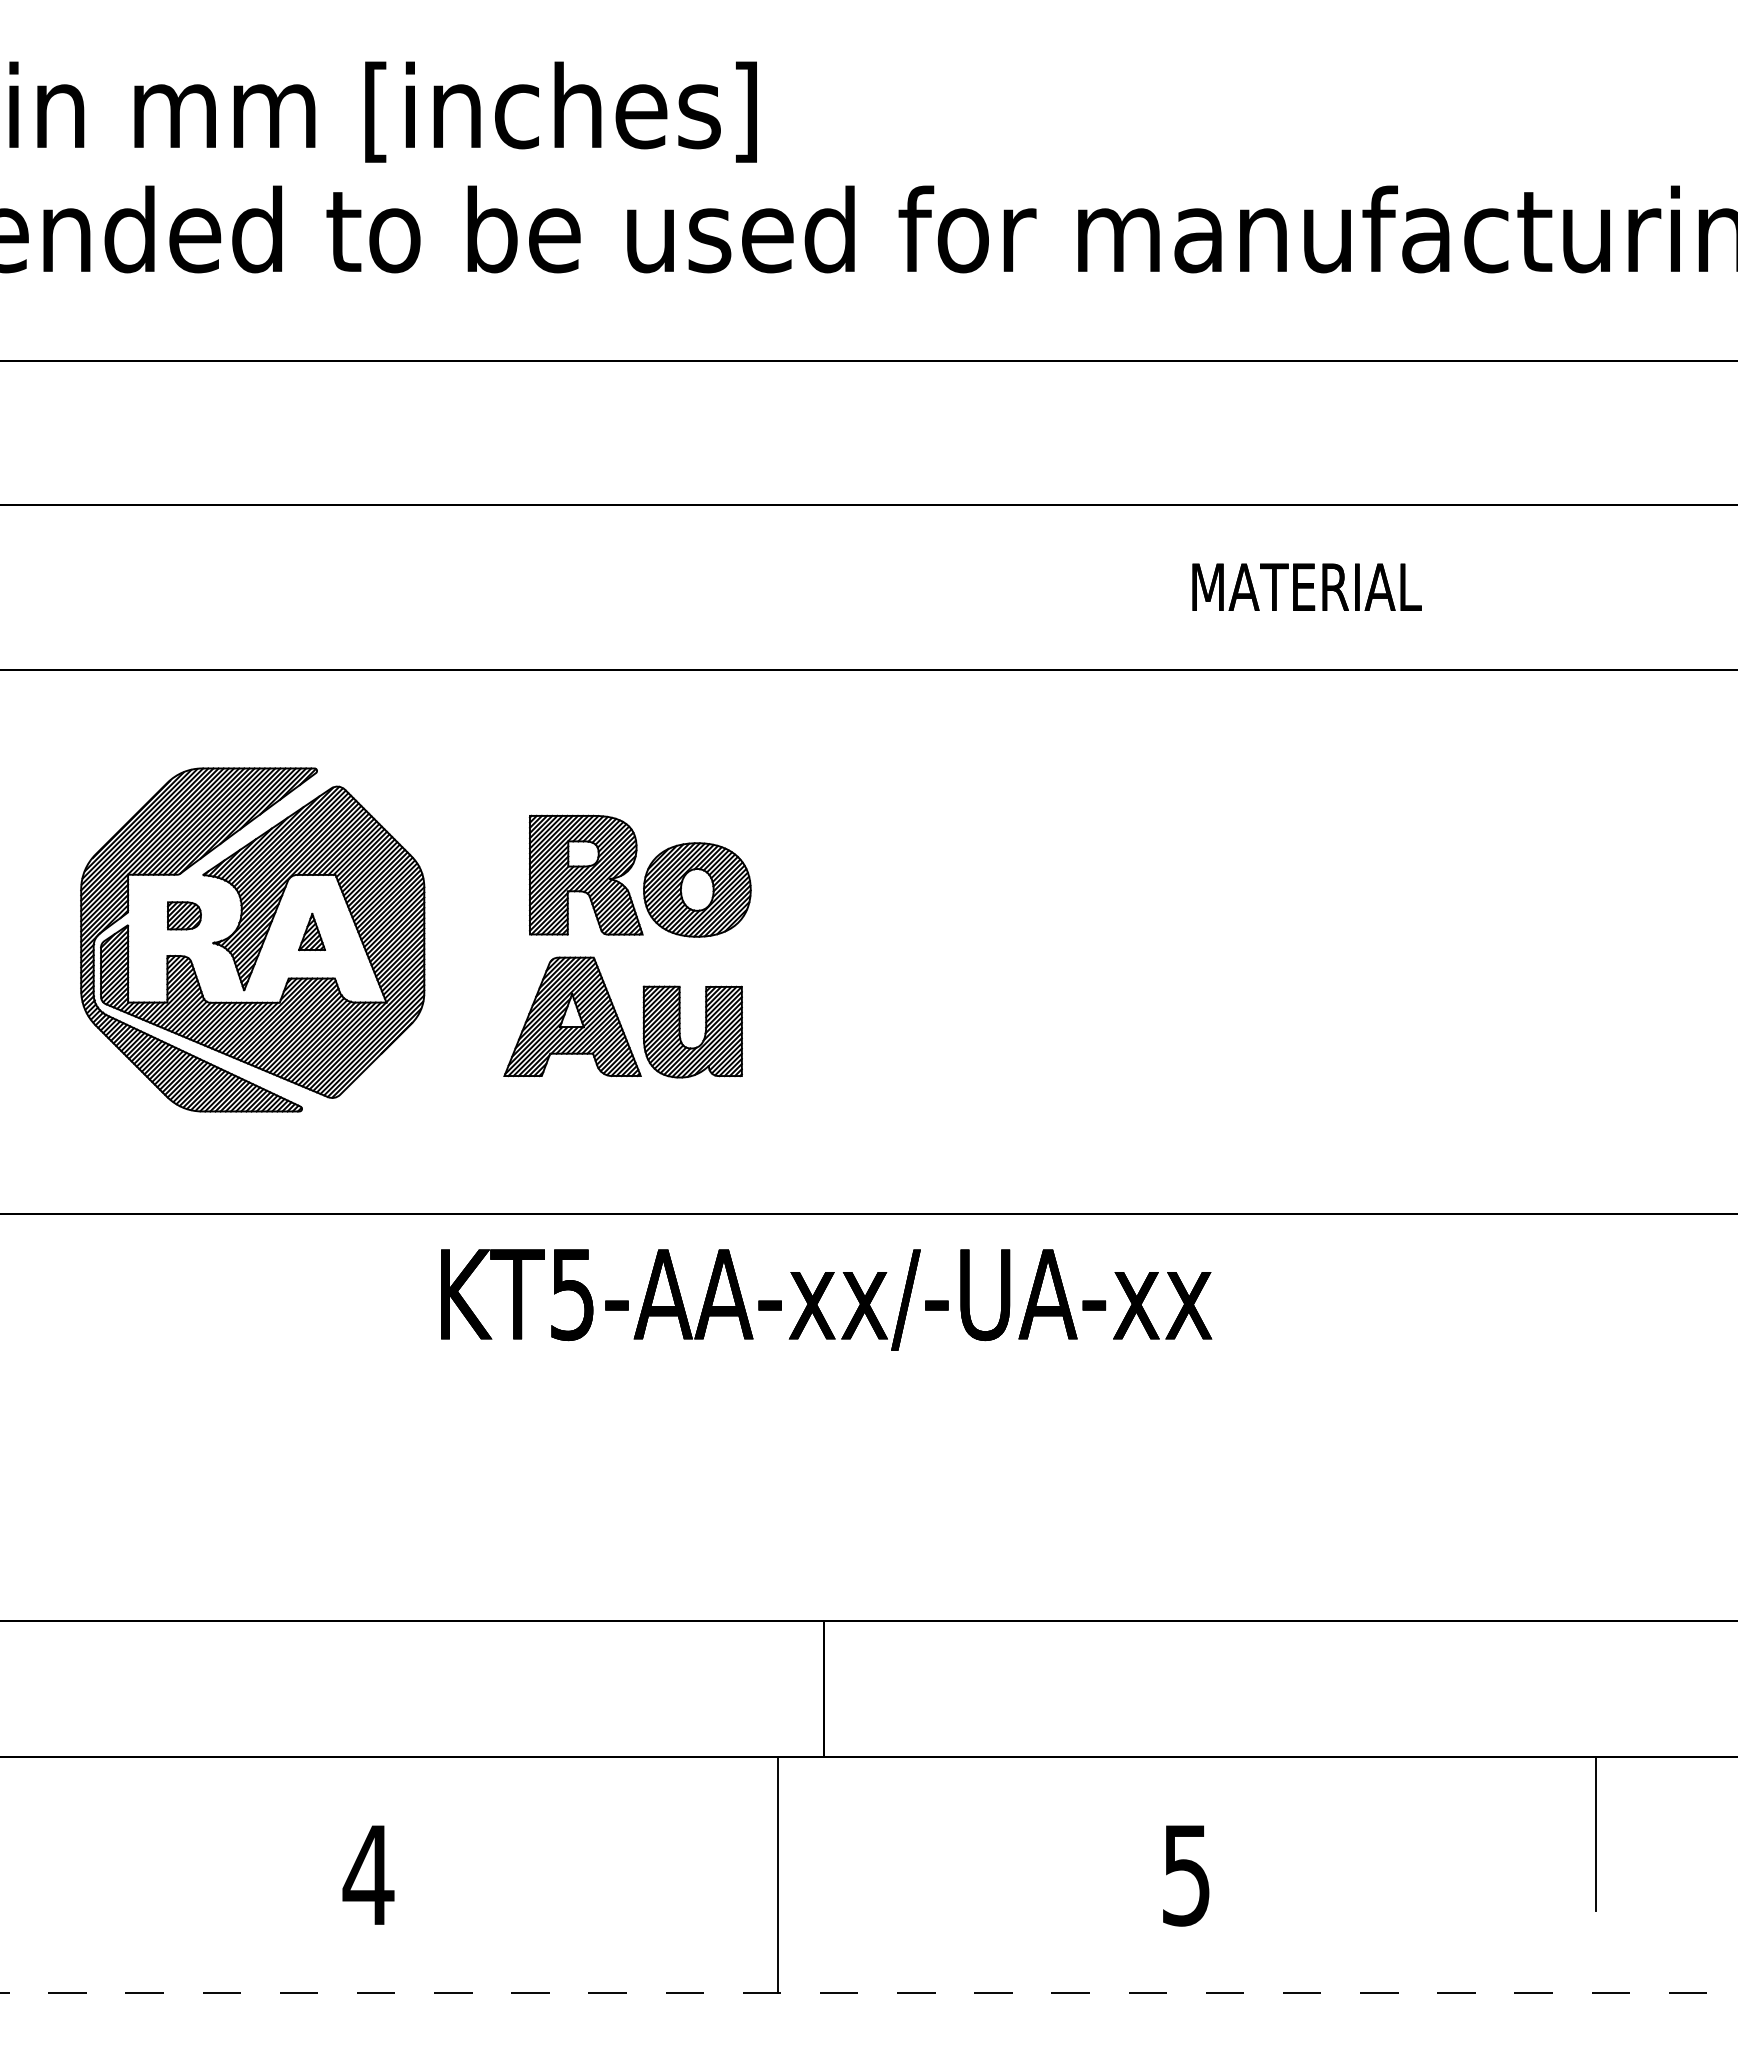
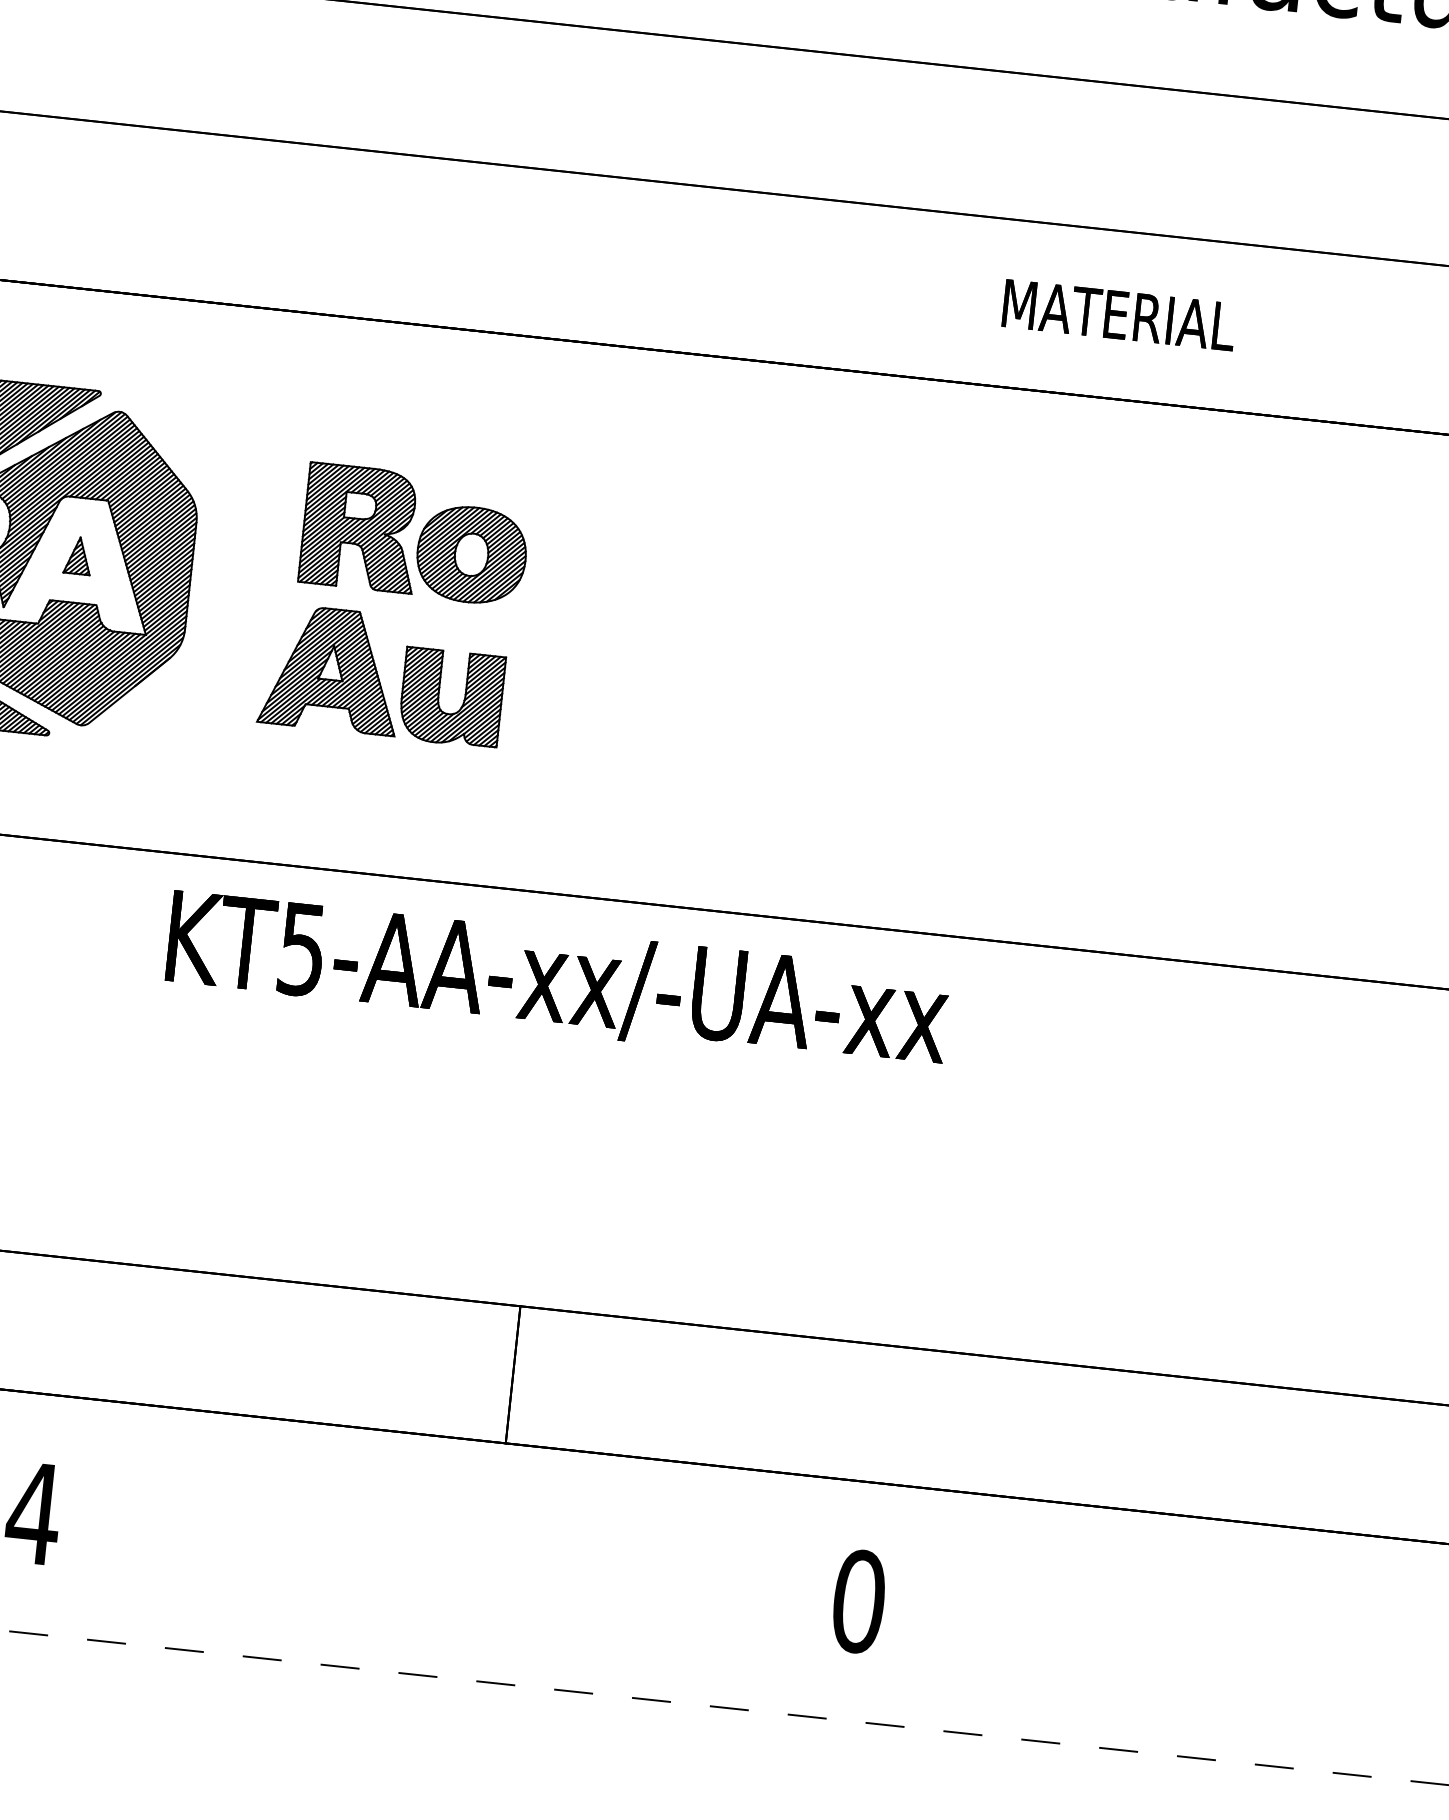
line: (1595, 1833) -> (1276, 1603), removed
text: (1186, 1874) -> (858, 1600), 5 -> 0
line: (777, 1875) -> (446, 1557), removed

